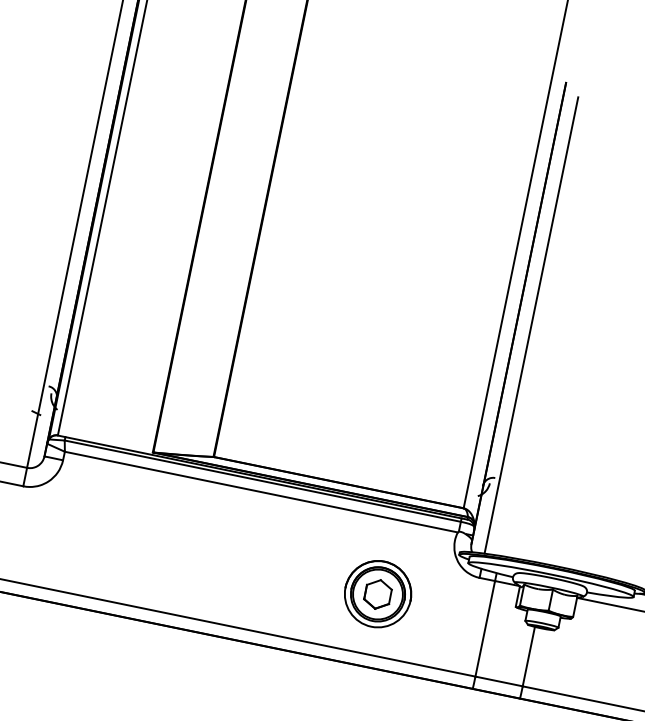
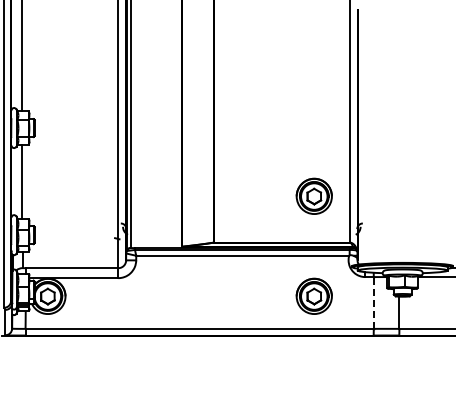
line: (531, 324) -> (365, 139), removed
part: (414, 407) -> (313, 195), added
line: (484, 627) -> (373, 302), solid -> dashed

